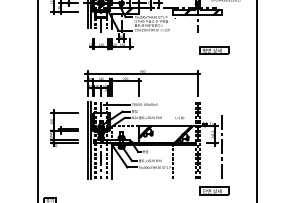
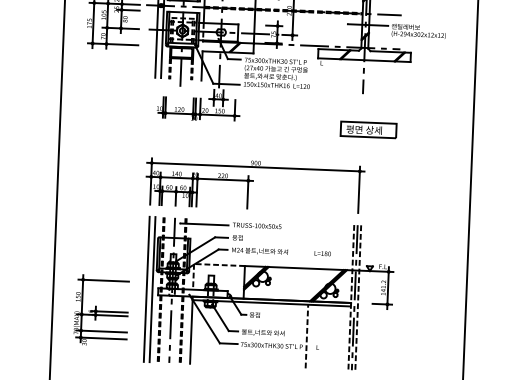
part: (214, 50) -> (368, 129), moved
part: (64, 127) -> (102, 308), moved
line: (222, 145) -> (401, 309), removed

